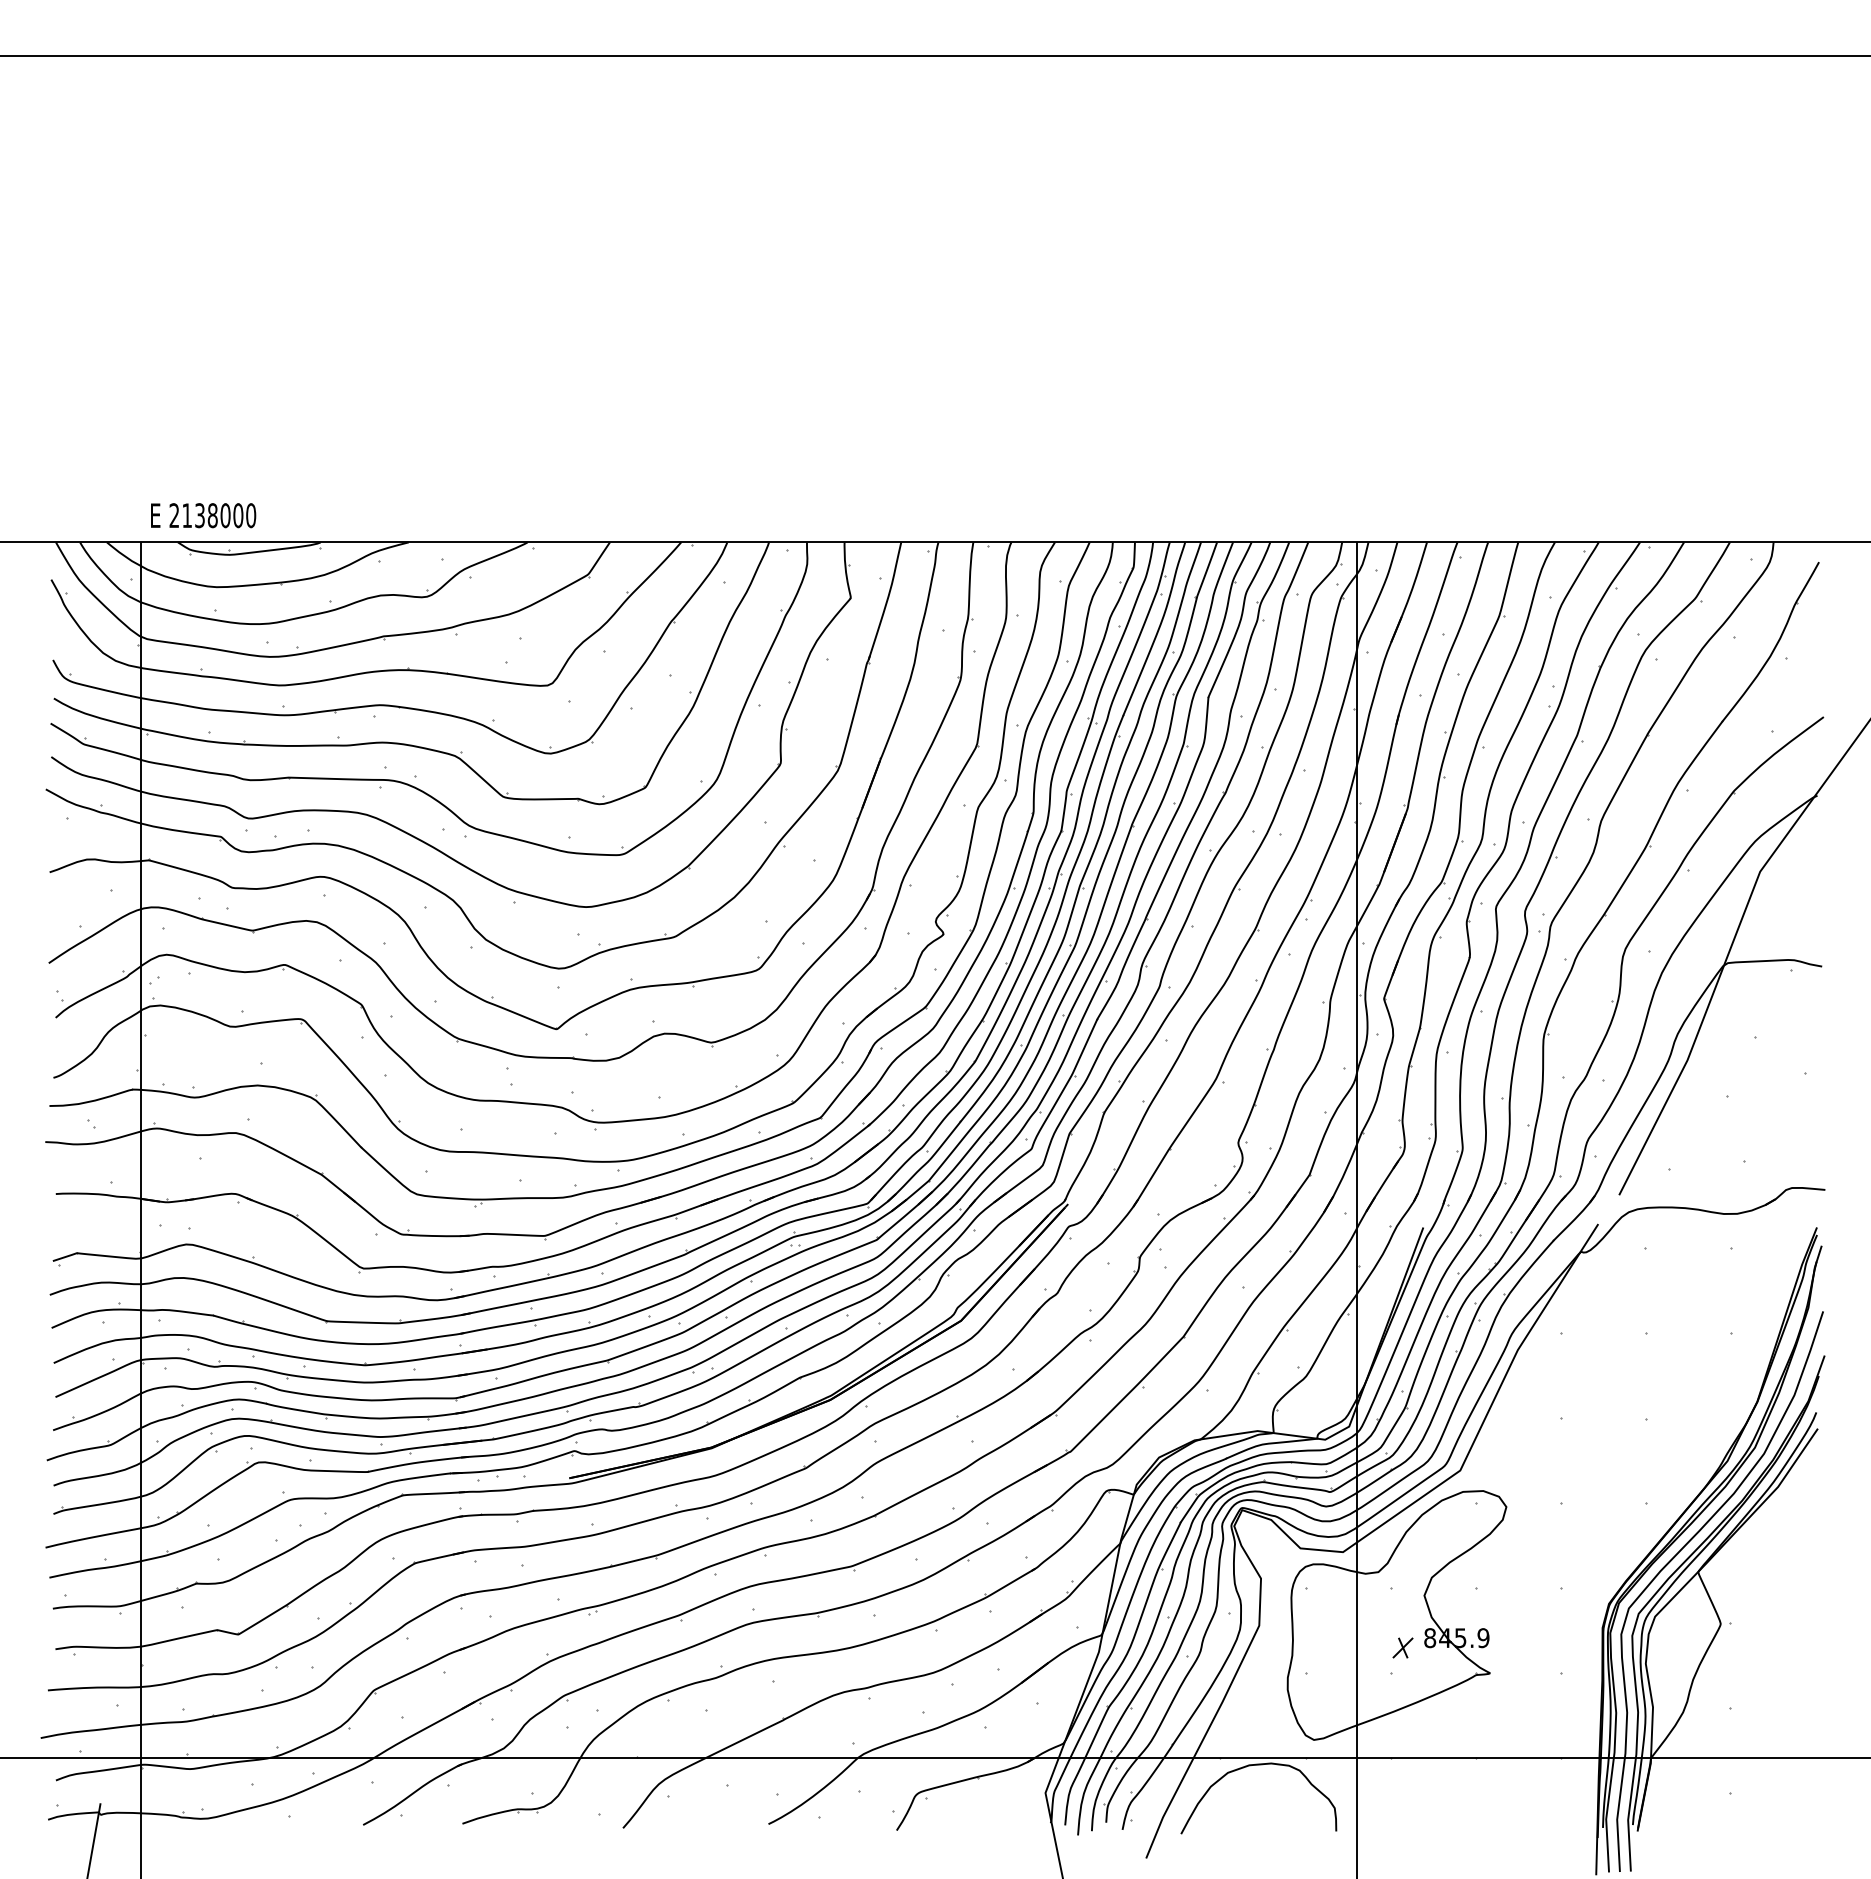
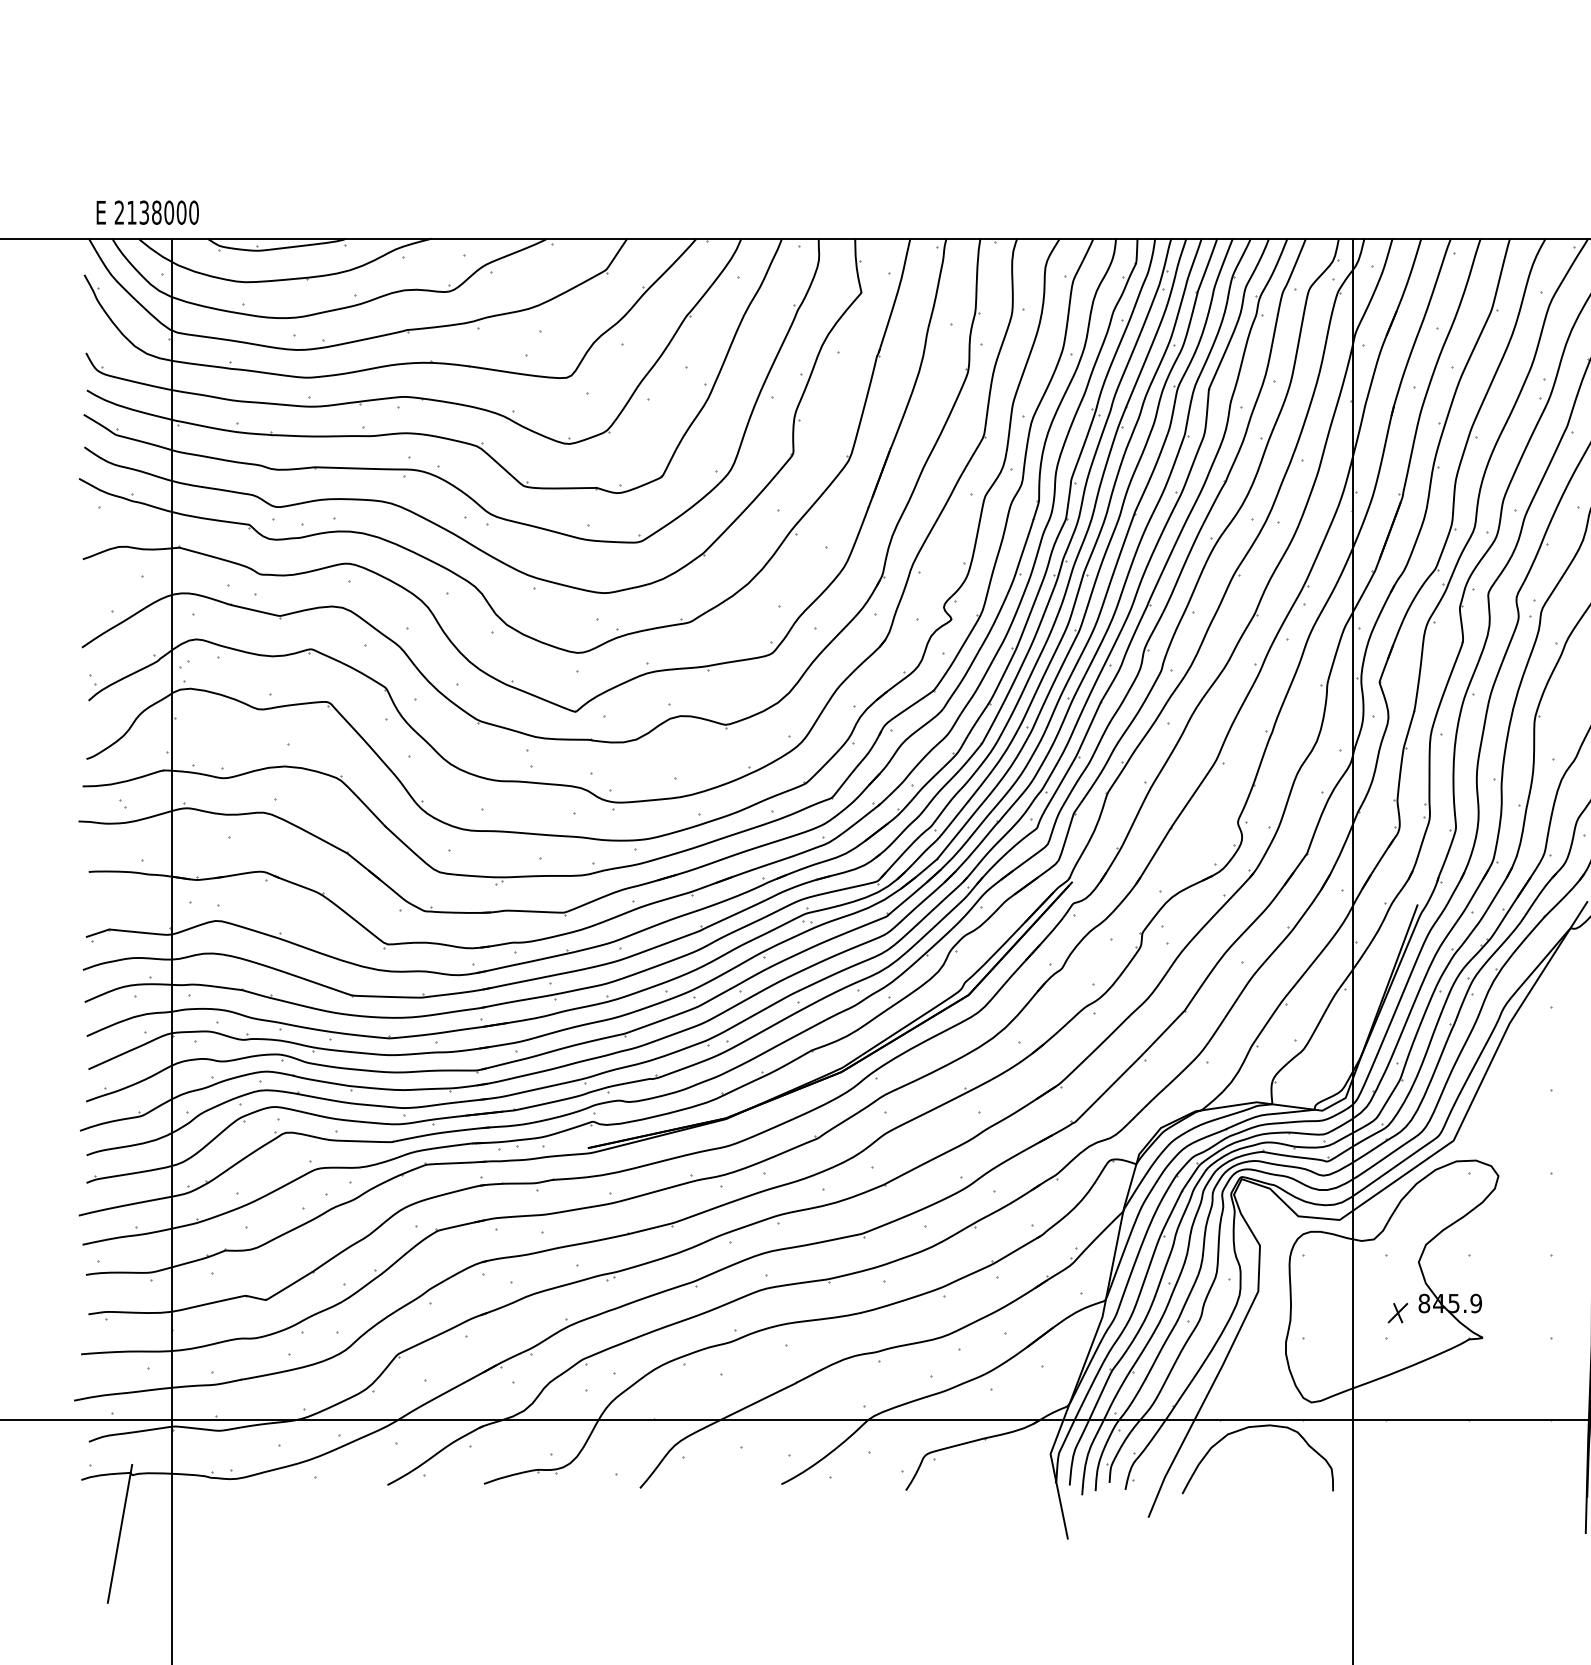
text: (203, 515) -> (147, 212), moved

